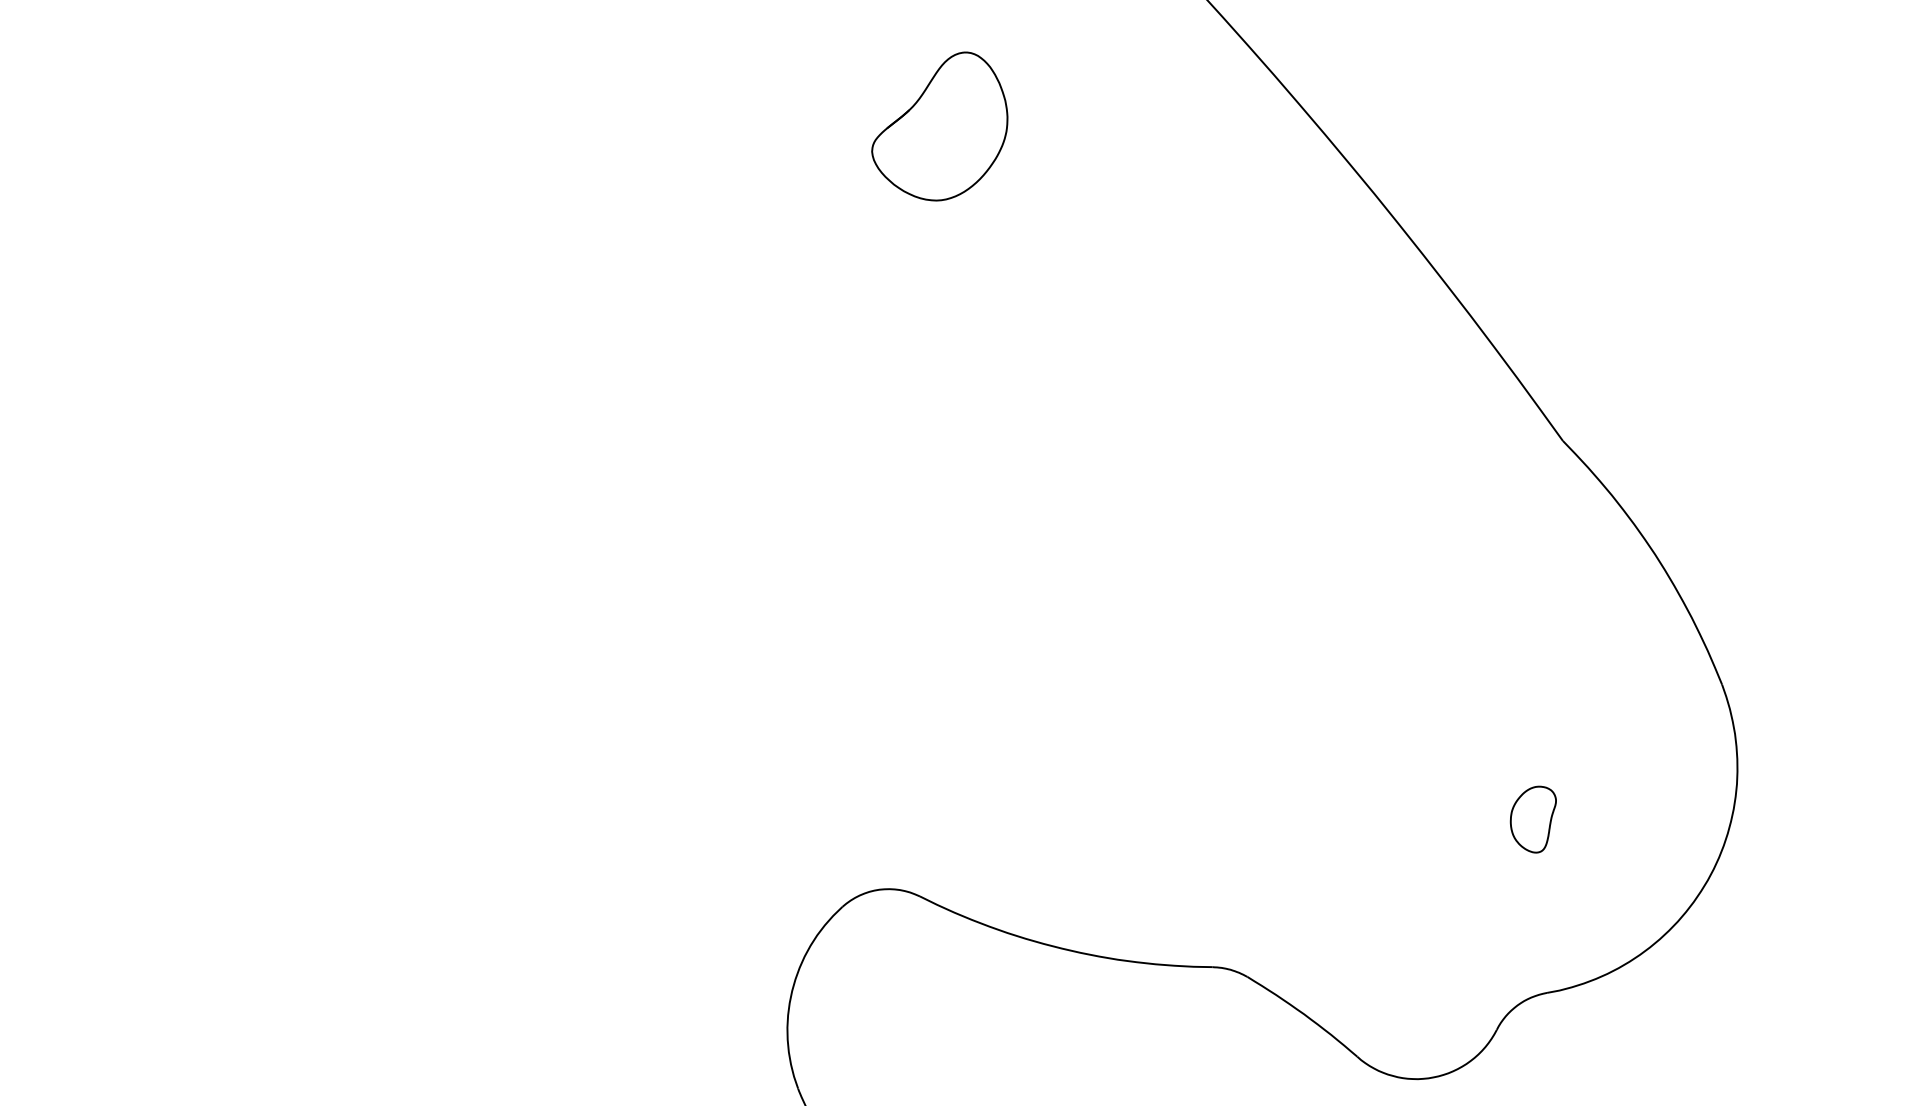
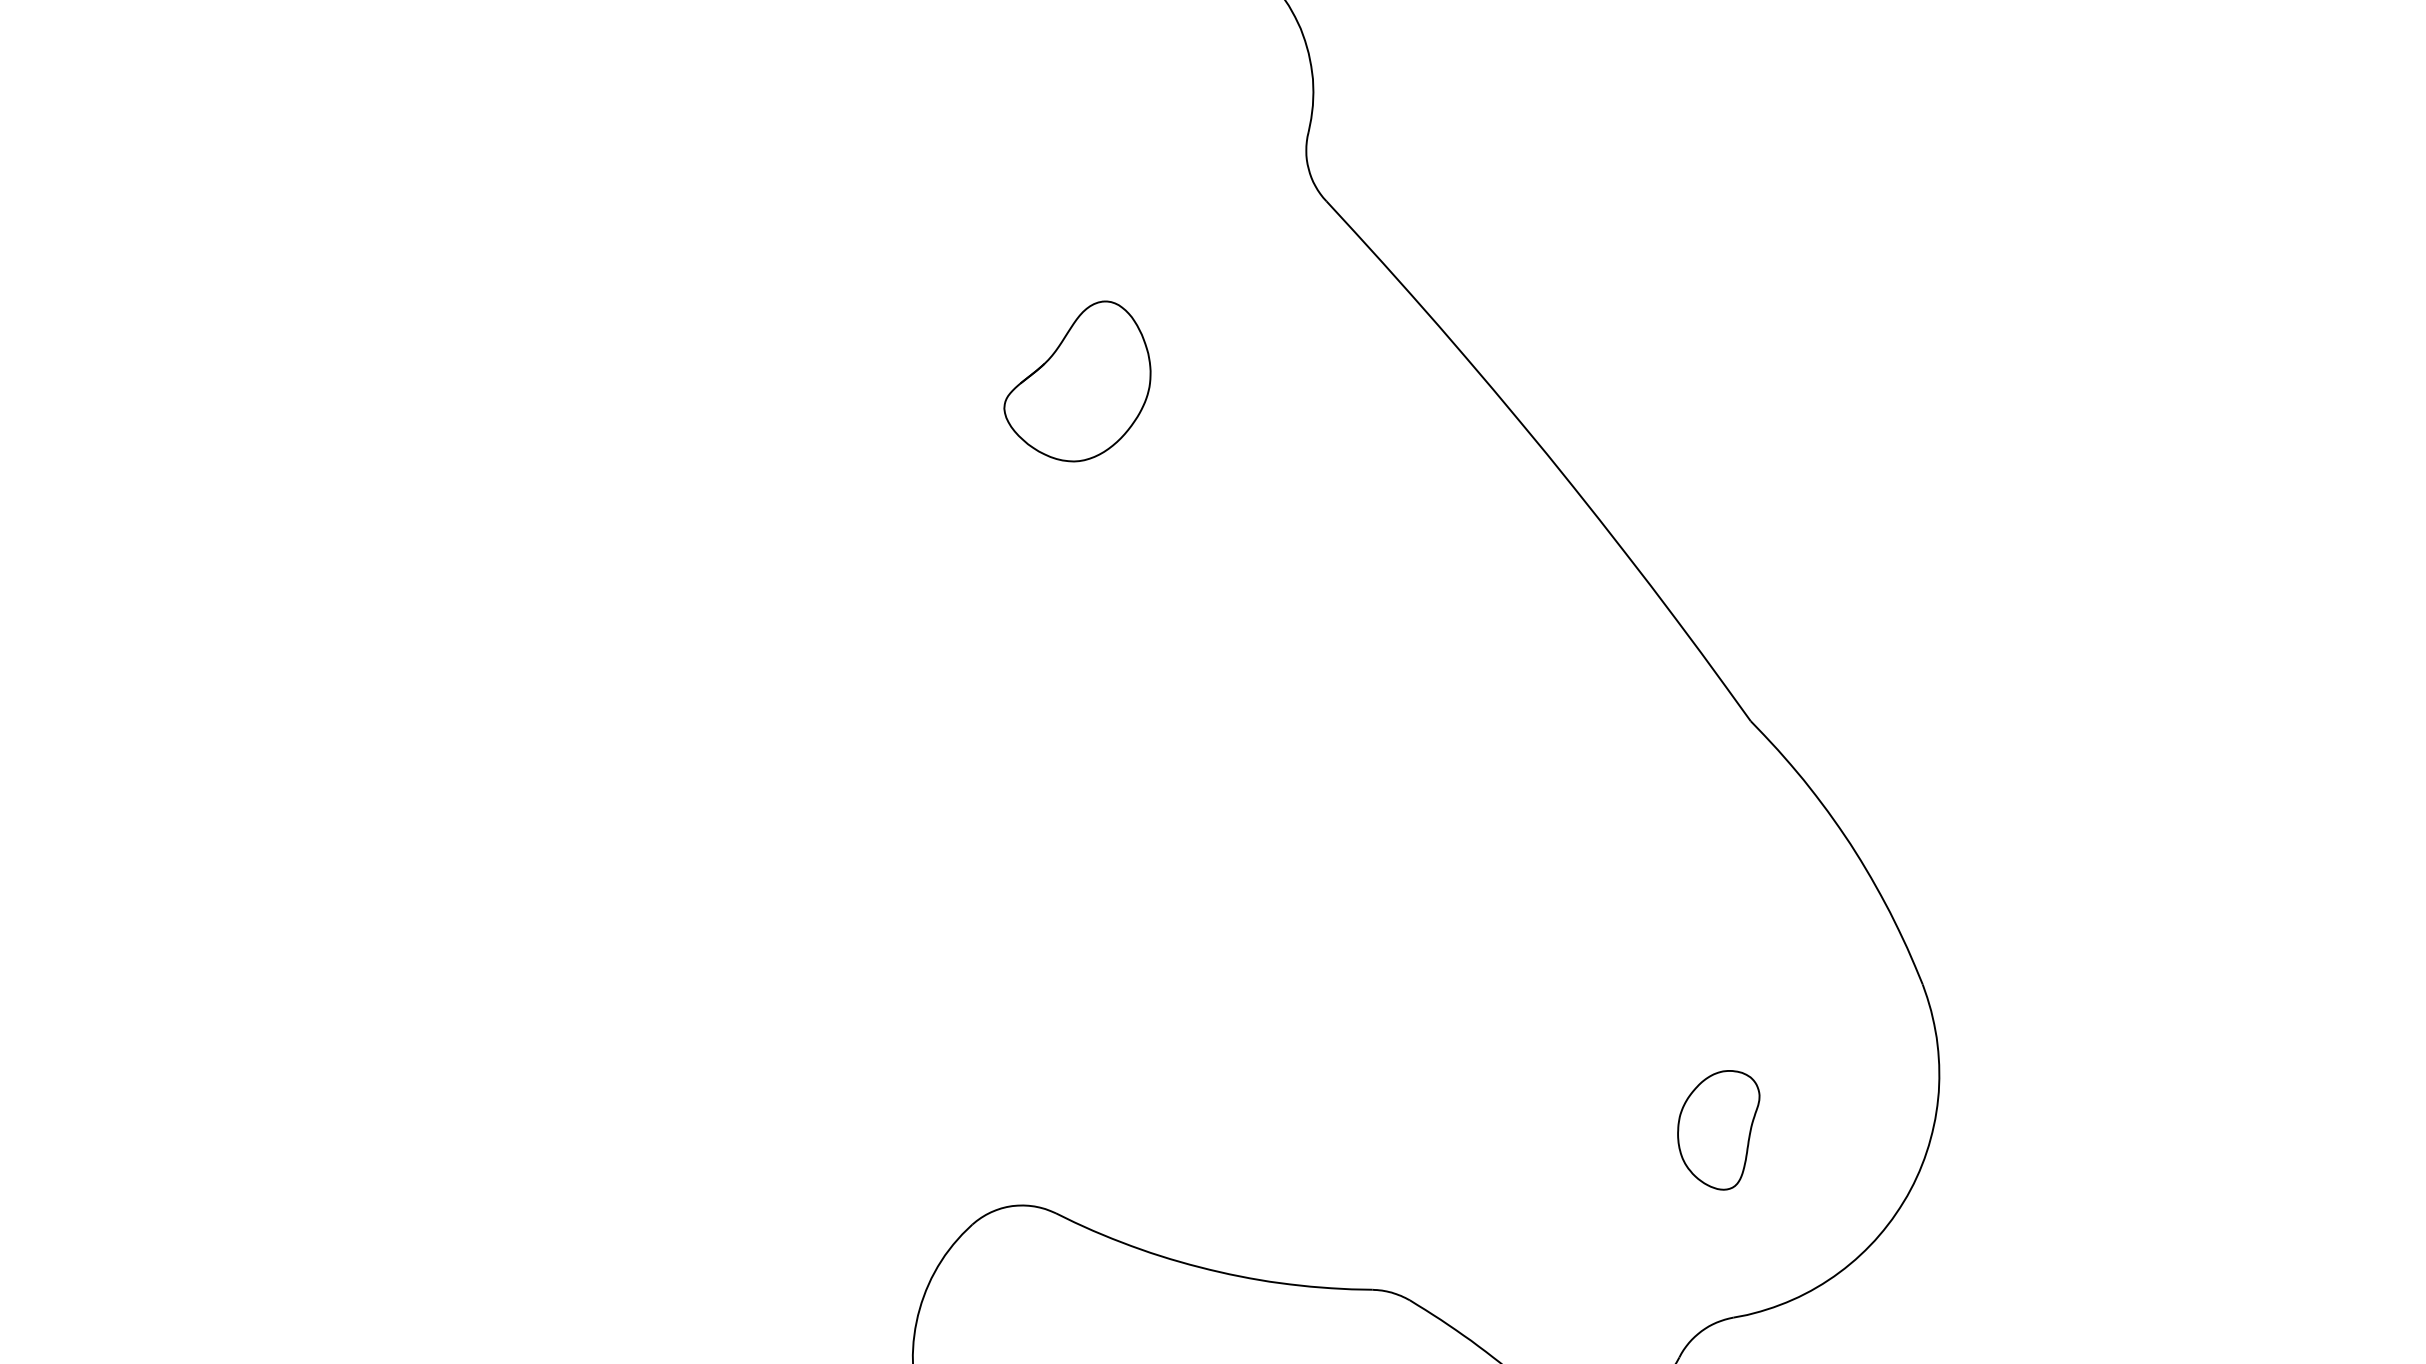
part: (1533, 819) -> (1718, 1130), size x1.67

